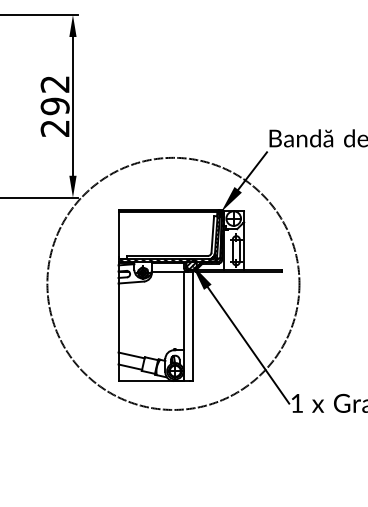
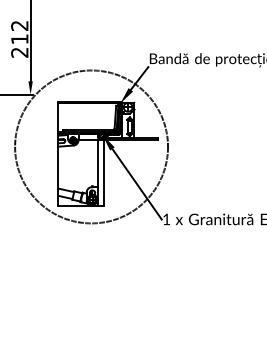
text: (54, 106) -> (19, 39), 292 -> 212

